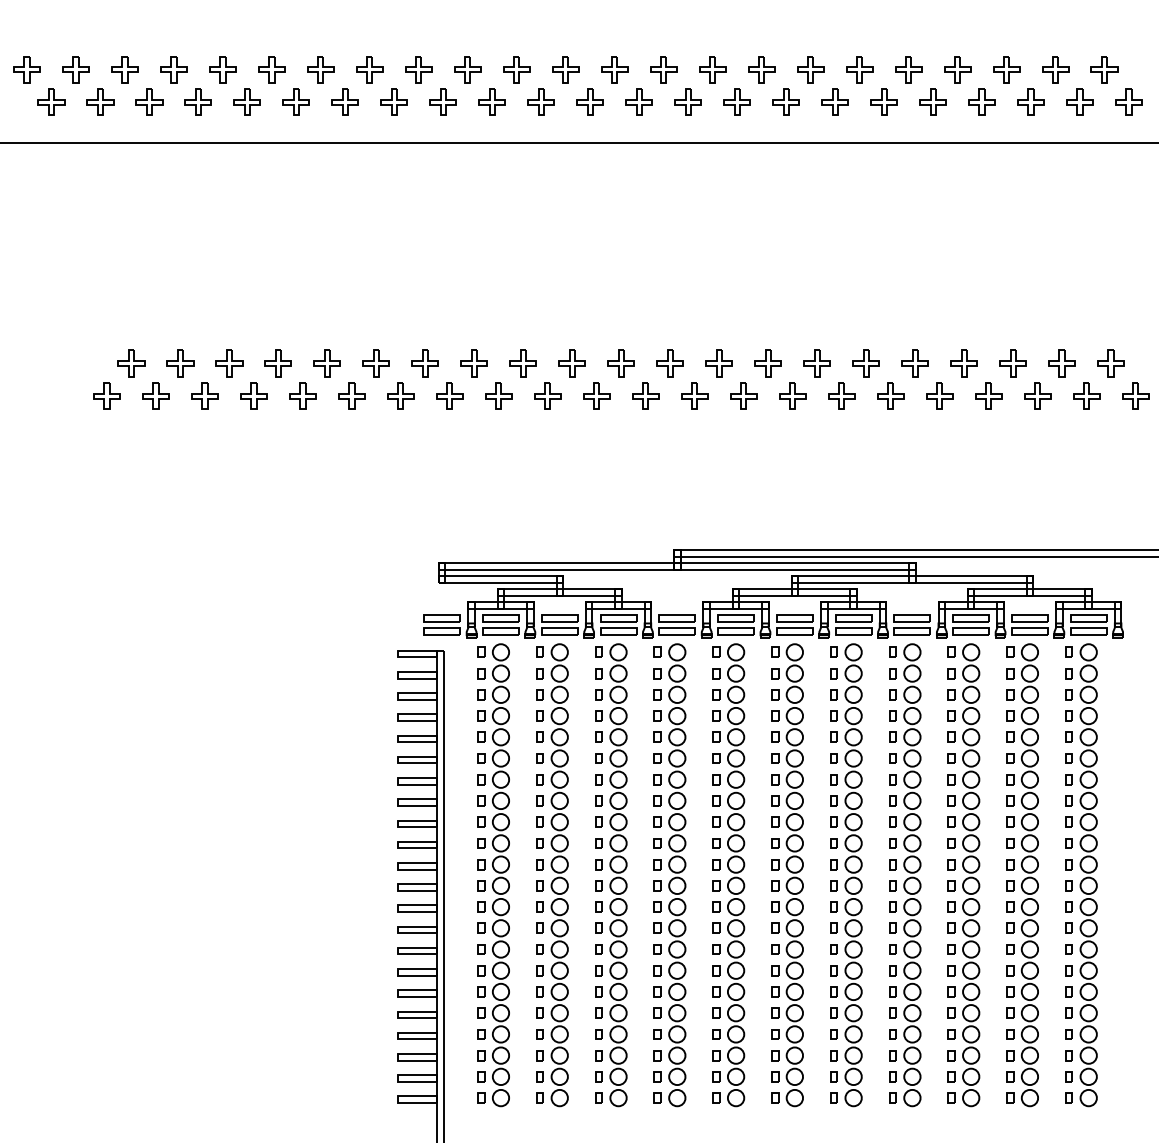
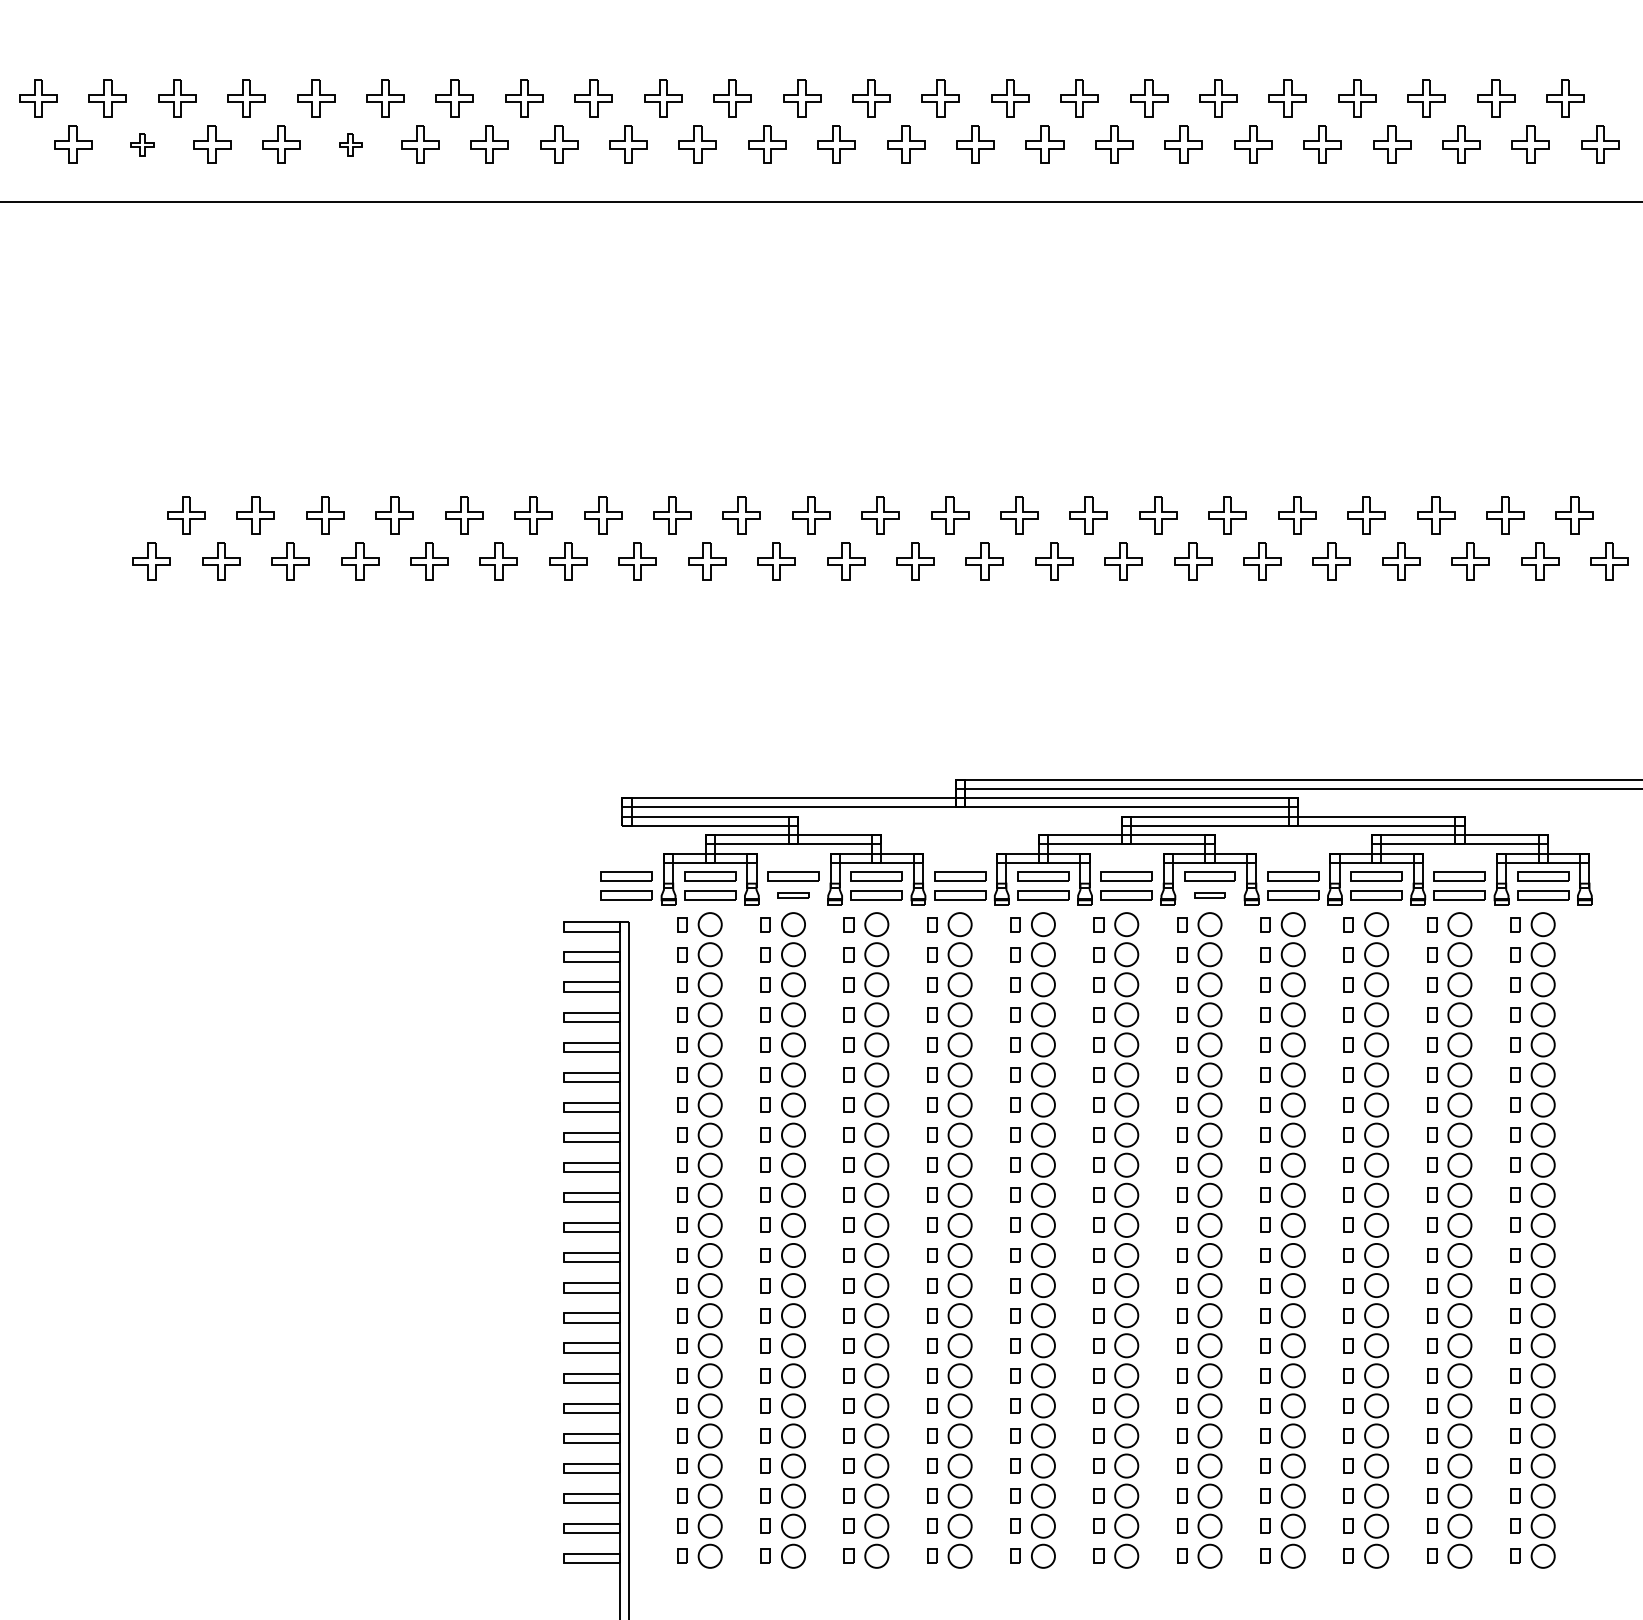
part: (100, 101) -> (142, 144), size x0.6
part: (247, 101) -> (350, 144), size x0.6
part: (559, 631) -> (793, 895), size x0.6
part: (853, 631) -> (1209, 895), size x0.6

